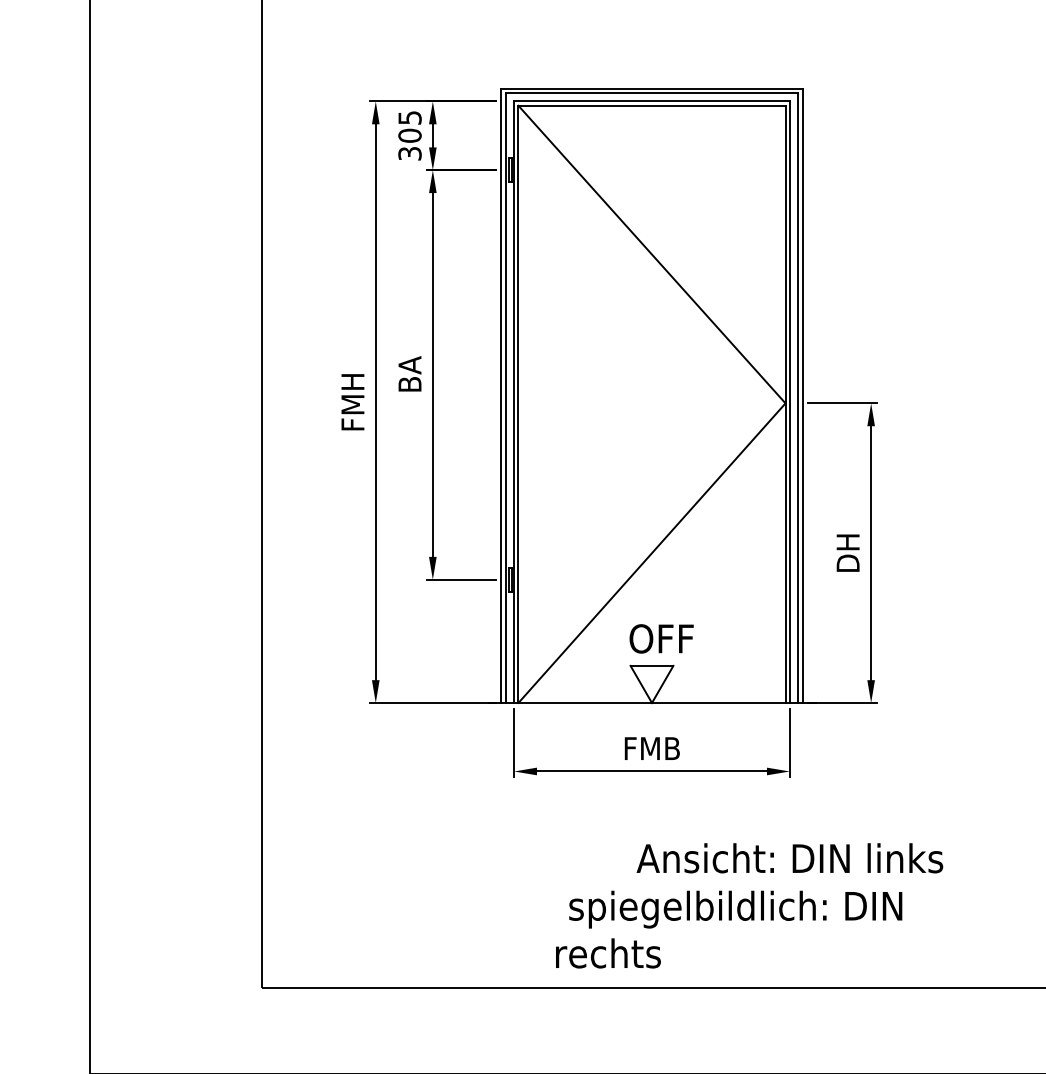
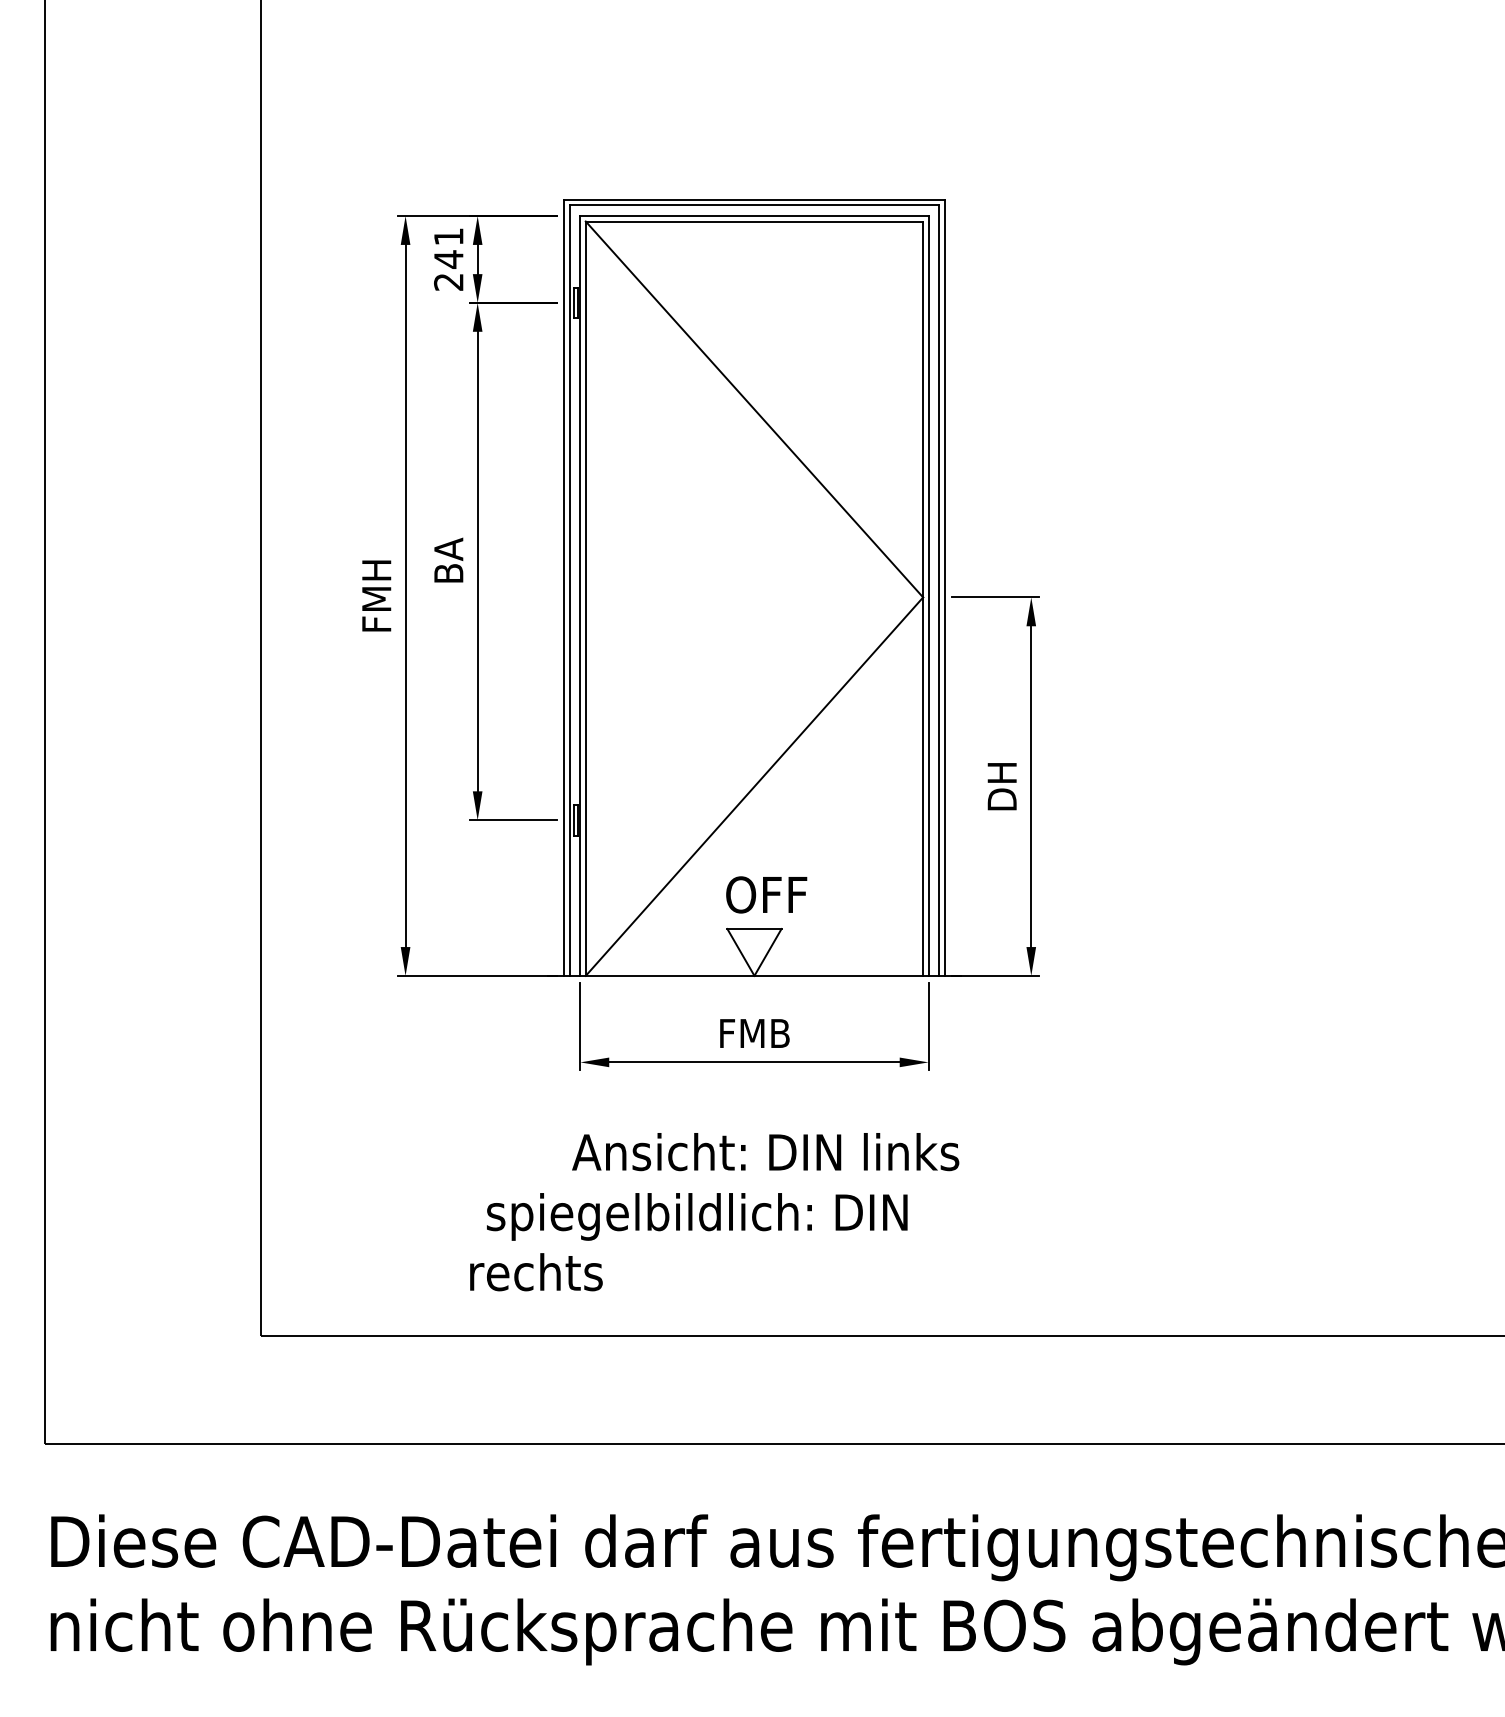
text: (409, 135) -> (448, 259), 305 -> 241
text: (749, 906) -> (714, 1212), moved

